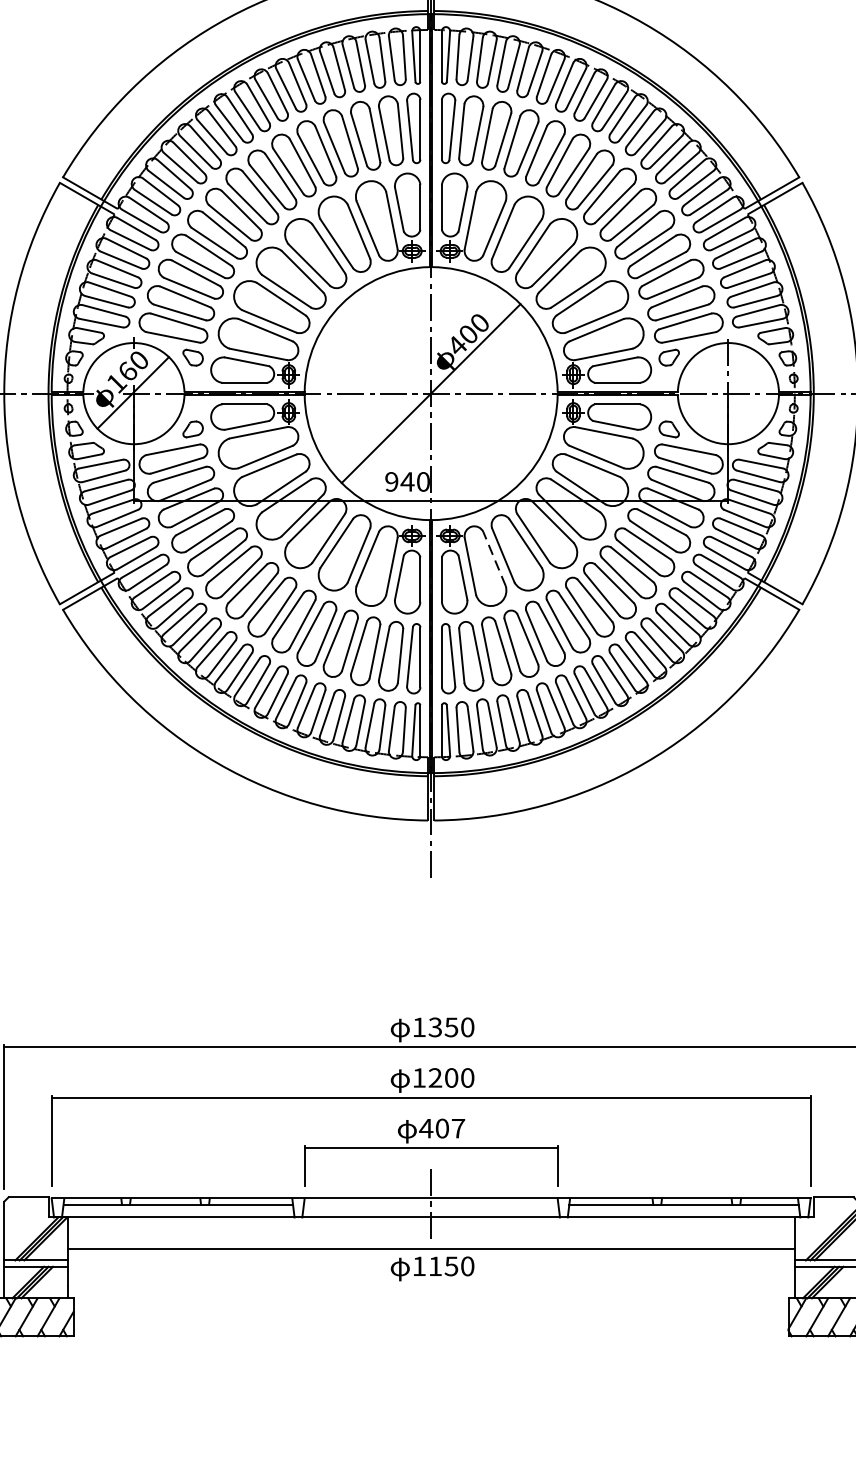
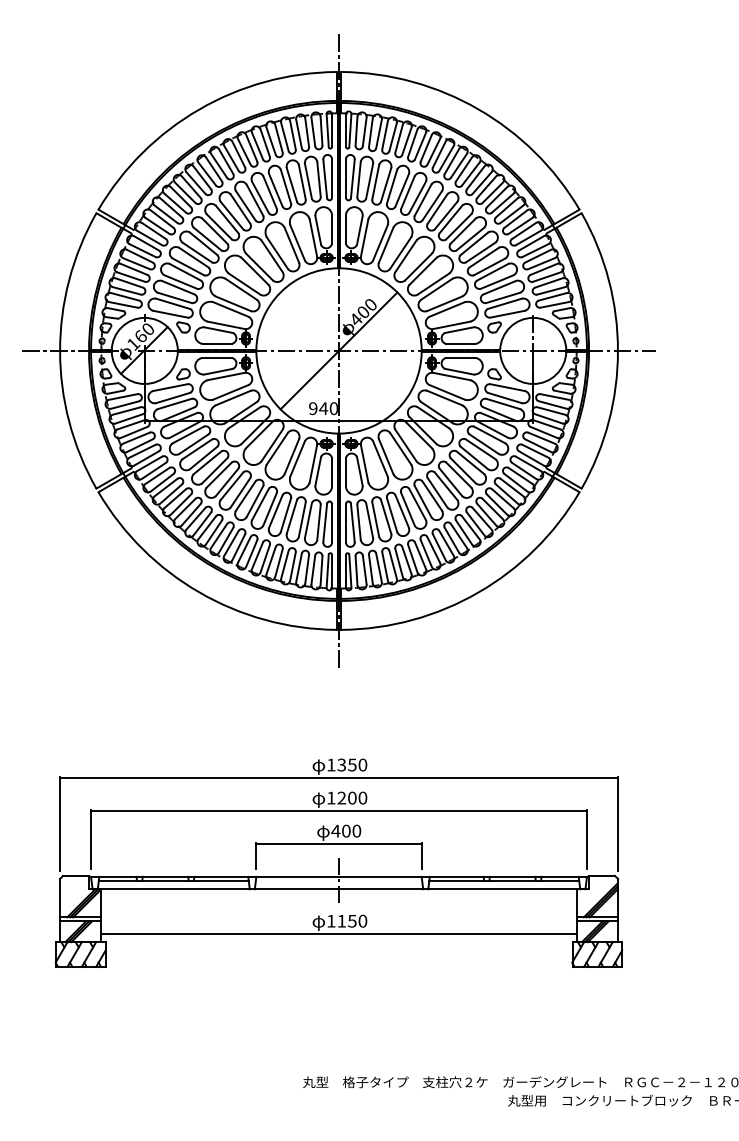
line: (494, 558) -> (380, 458), dashed -> solid
text: (457, 1127) -> (356, 830), 407 -> 400
line: (430, 1249) -> (338, 934), moved

